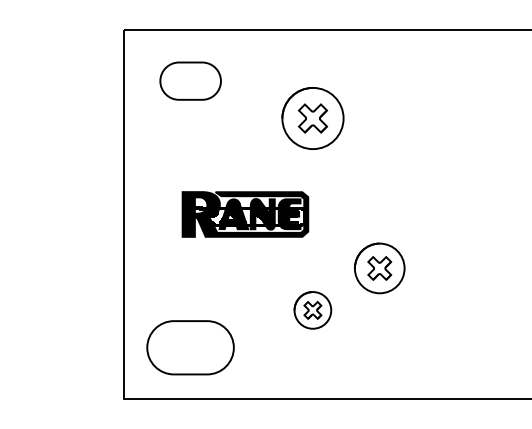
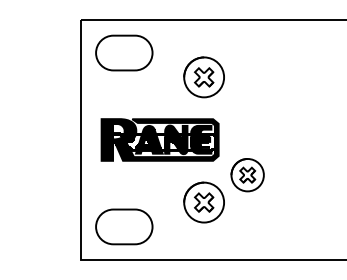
part: (190, 80) -> (124, 52), size x1.43
part: (244, 213) -> (159, 139), size x1.43
part: (311, 310) -> (203, 202), size x1.67

